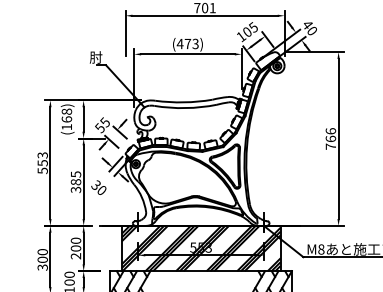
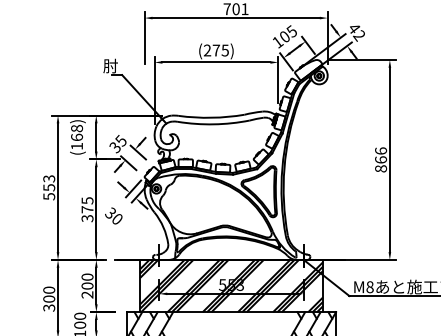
text: (311, 30) -> (358, 35), 40 -> 42
text: (187, 43) -> (215, 50), (473) -> (275)
text: (99, 126) -> (114, 145), 55 -> 35
text: (331, 146) -> (381, 168), 766 -> 866
text: (76, 182) -> (87, 209), 385 -> 375

